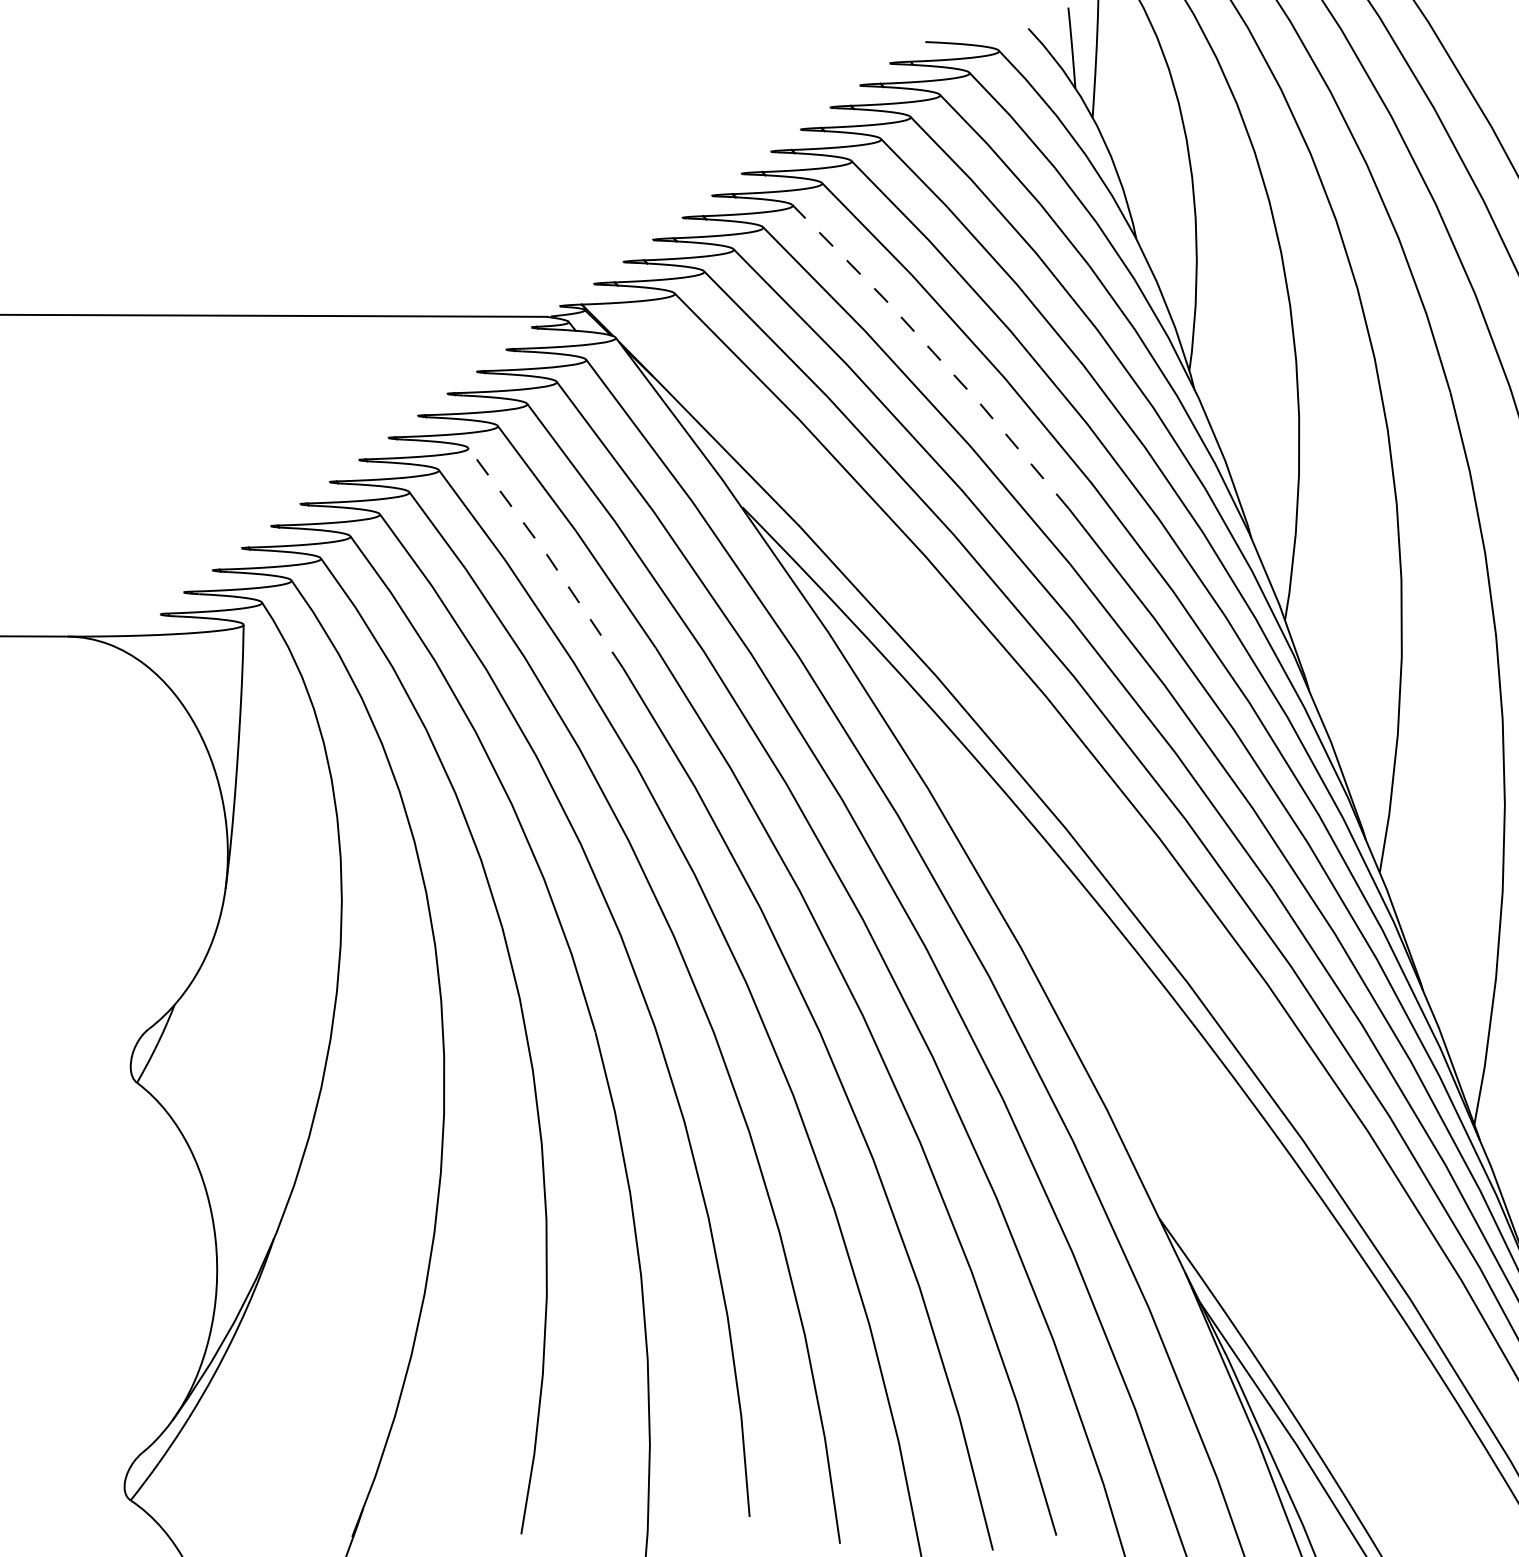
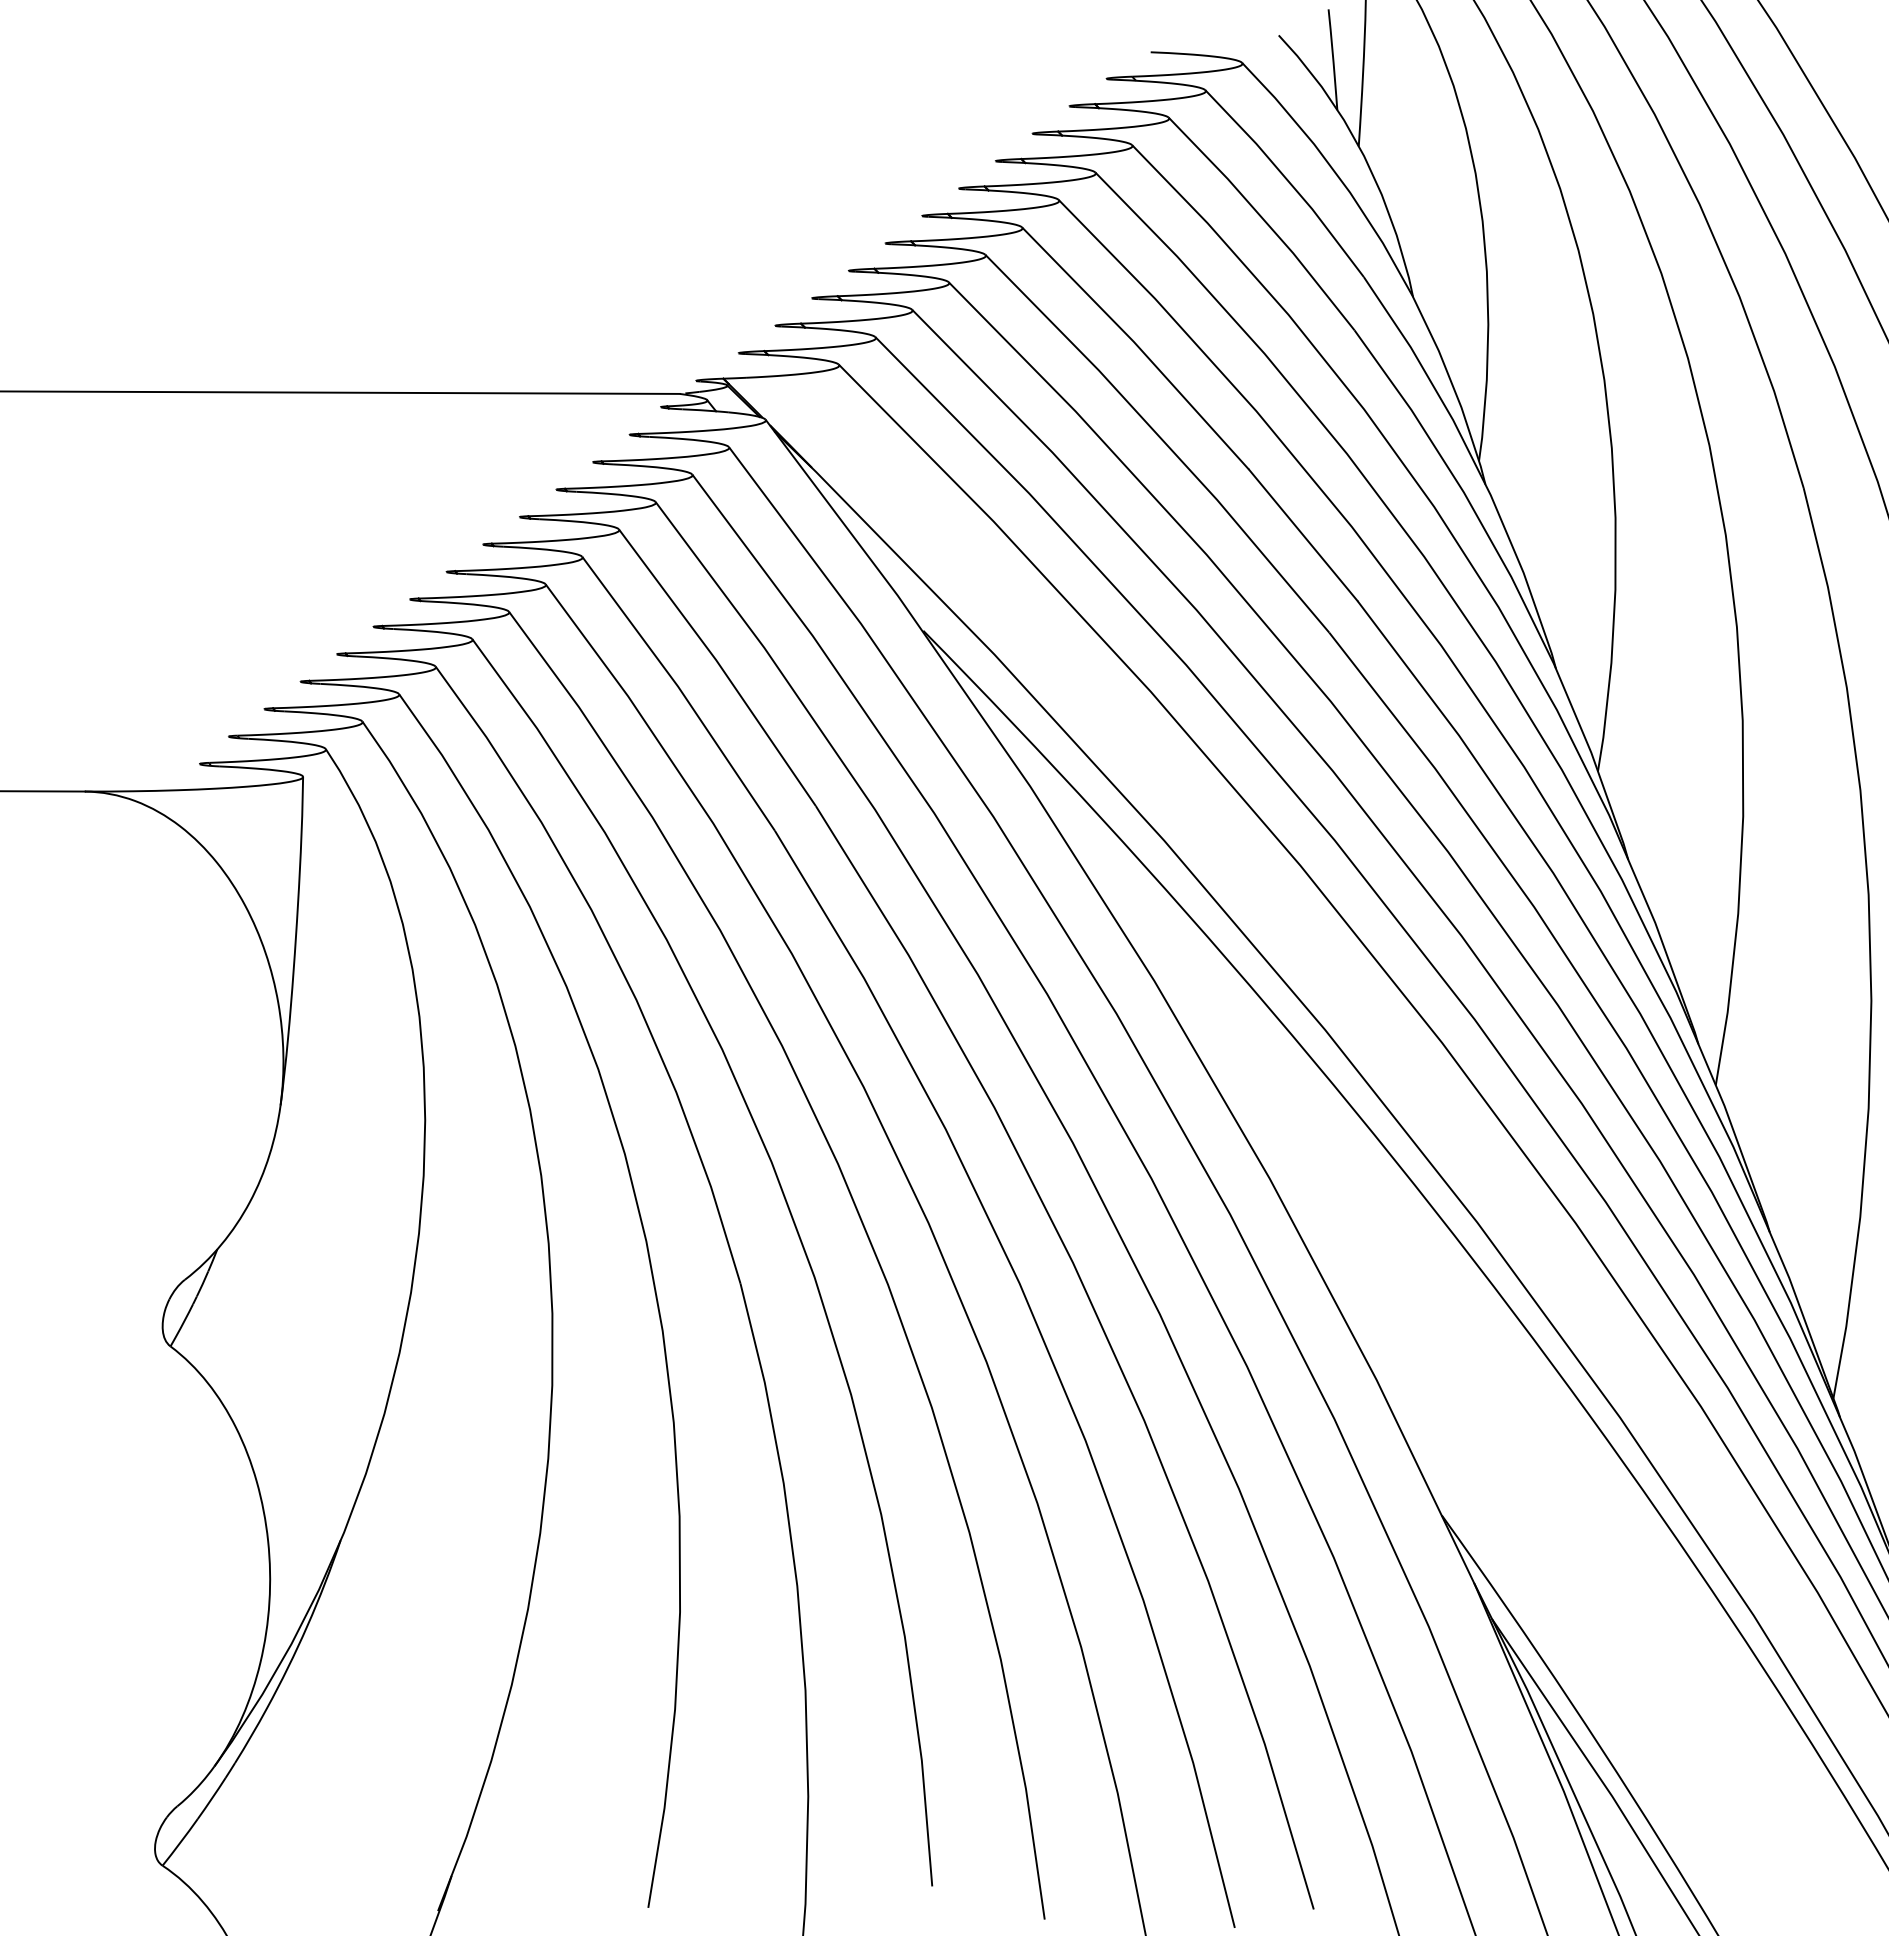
line: (934, 353) -> (1162, 439), dashed -> solid
line: (547, 555) -> (680, 690), dashed -> solid

